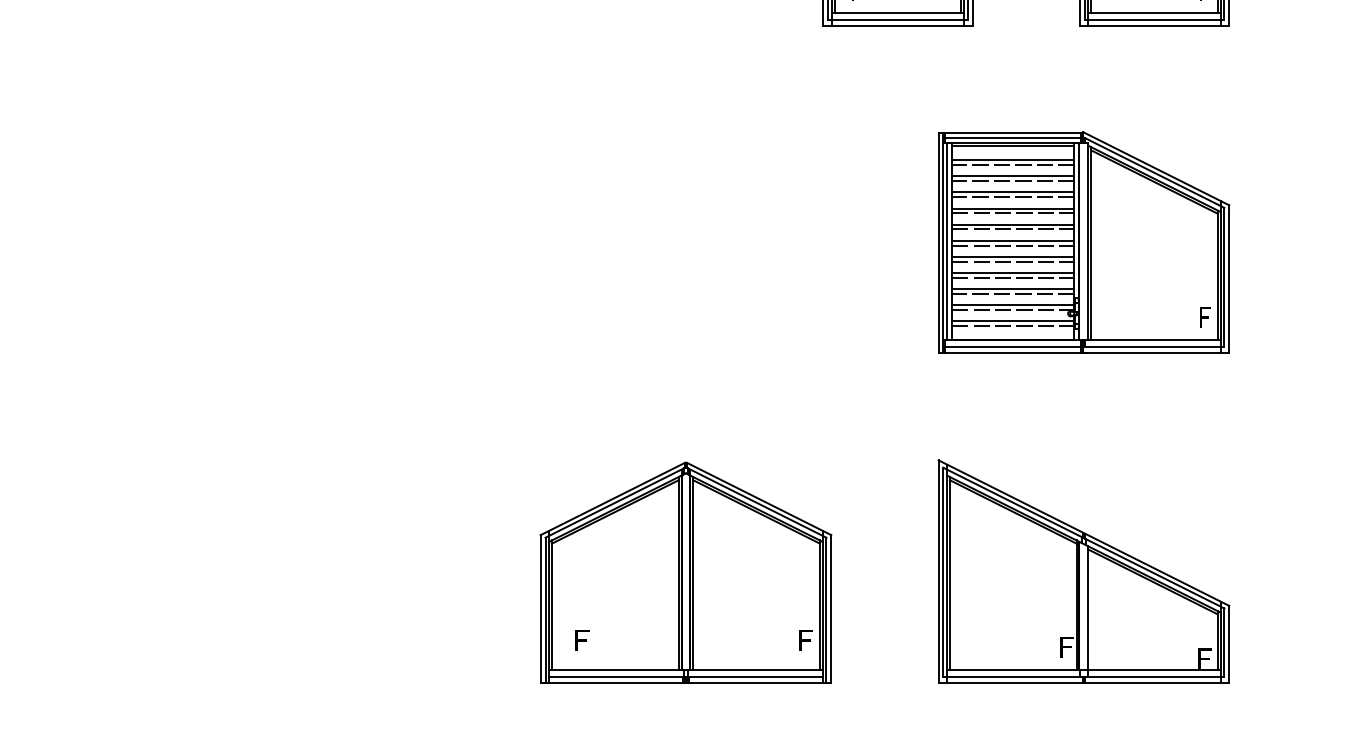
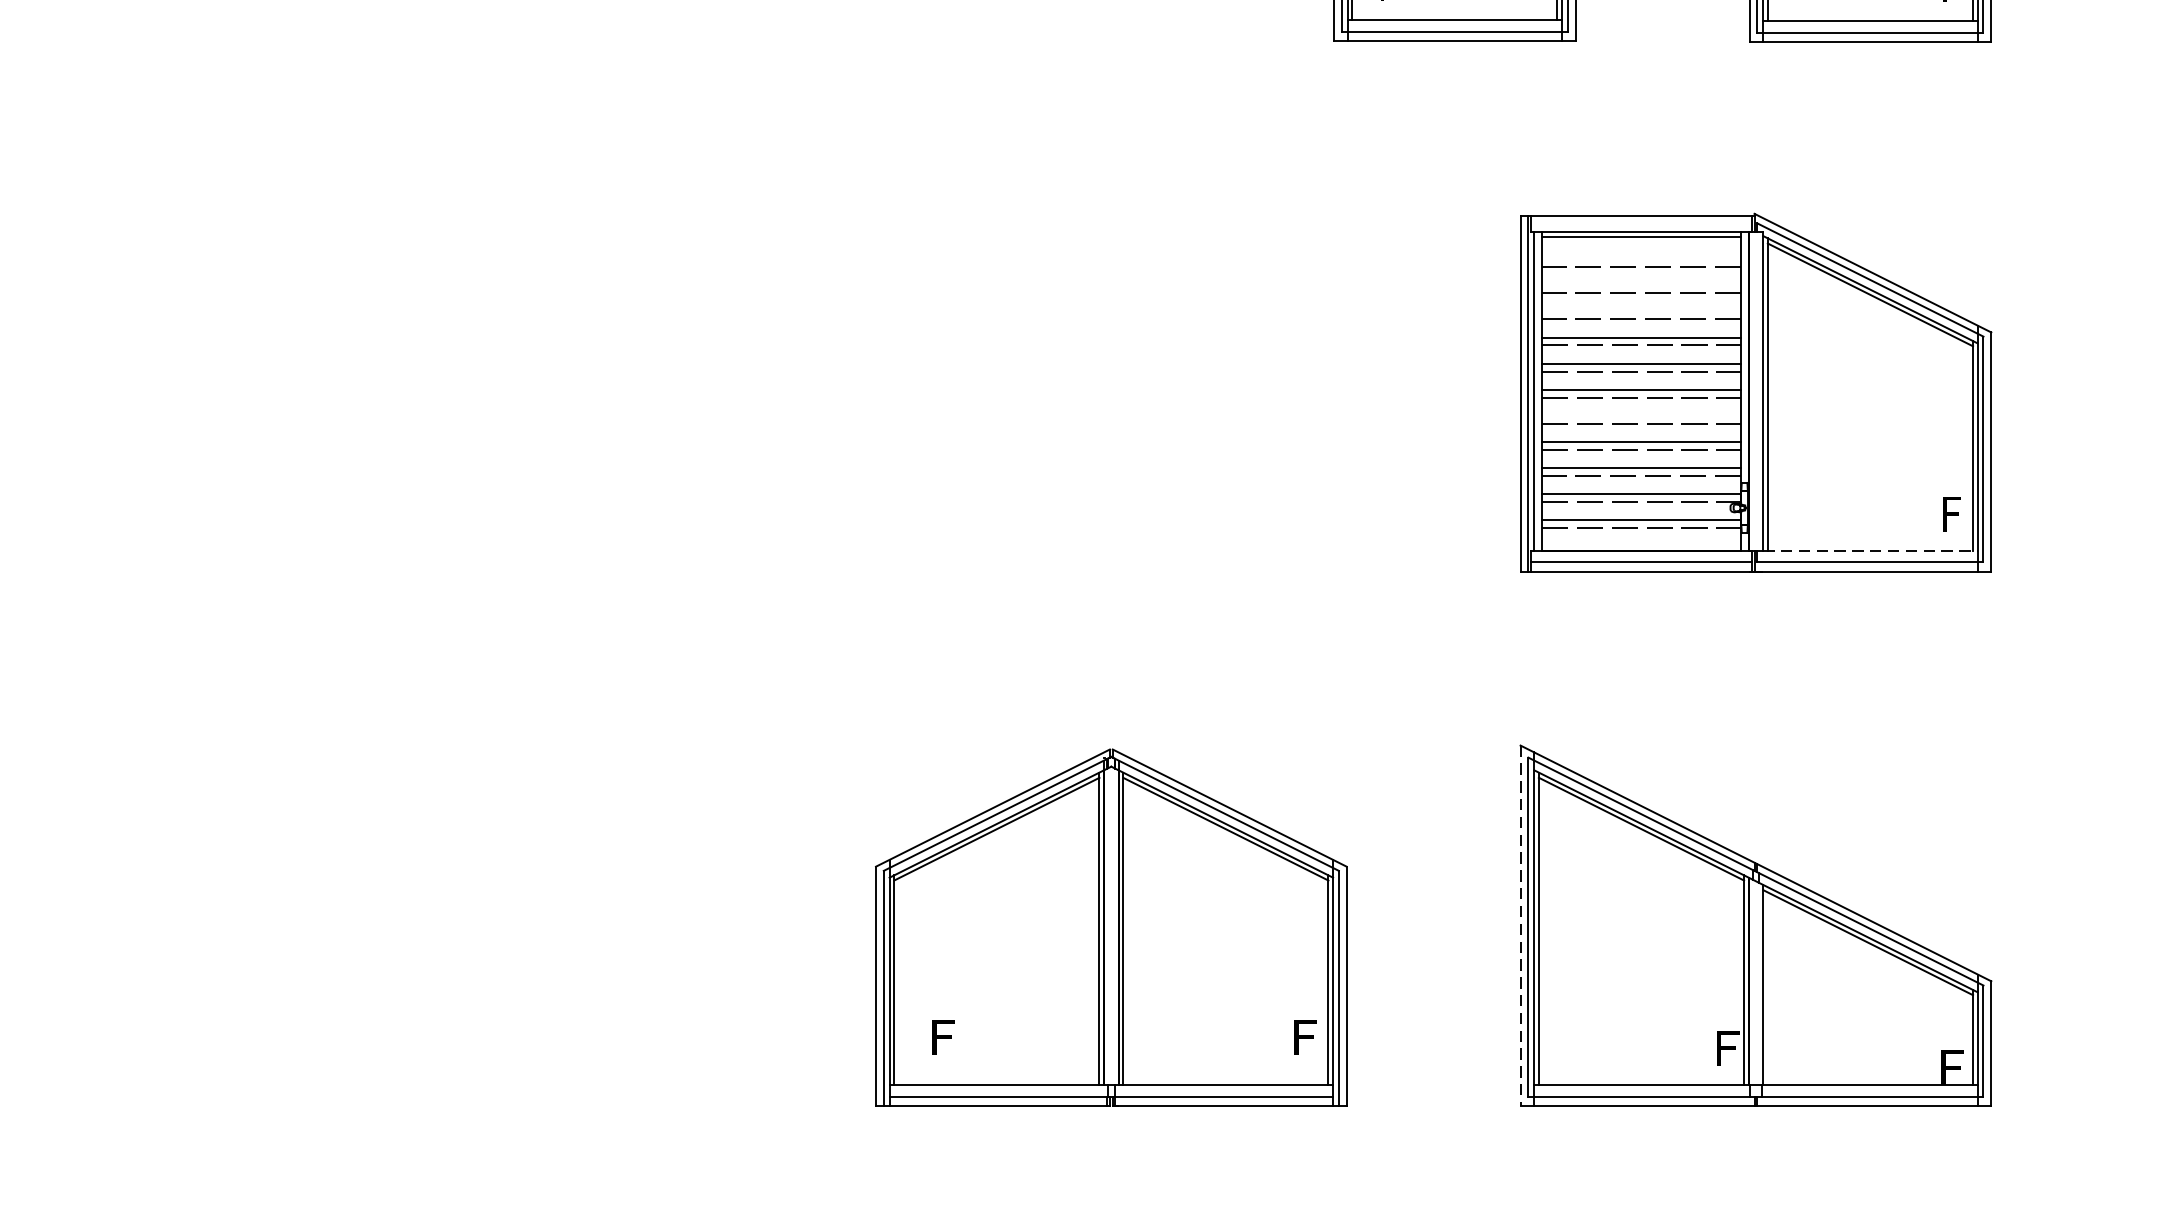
line: (1013, 137) -> (1641, 222), removed
line: (1013, 160) -> (1641, 259), removed
line: (1013, 176) -> (1641, 285), removed
line: (1013, 192) -> (1641, 311), removed
line: (1013, 256) -> (1641, 415), removed
line: (1155, 340) -> (1871, 551), solid -> dashed
line: (938, 572) -> (1520, 927), solid -> dashed

